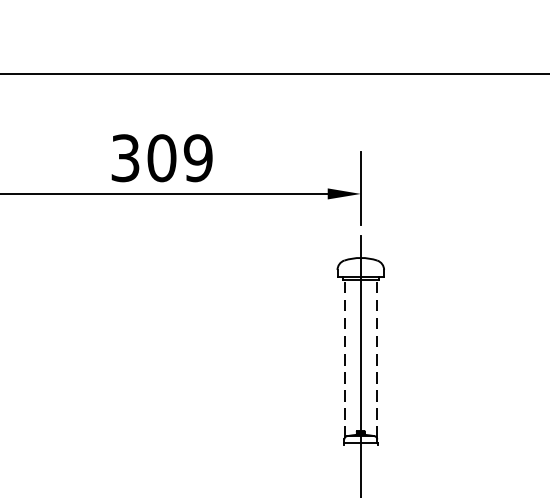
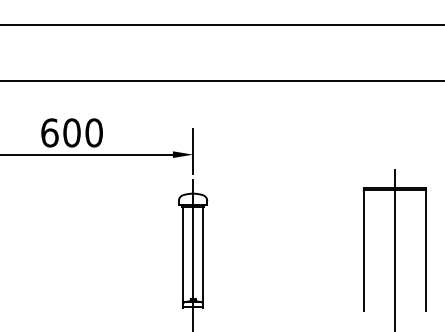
text: (161, 157) -> (71, 132), 309 -> 600
line: (345, 357) -> (183, 254), dashed -> solid
line: (376, 357) -> (202, 254), dashed -> solid

